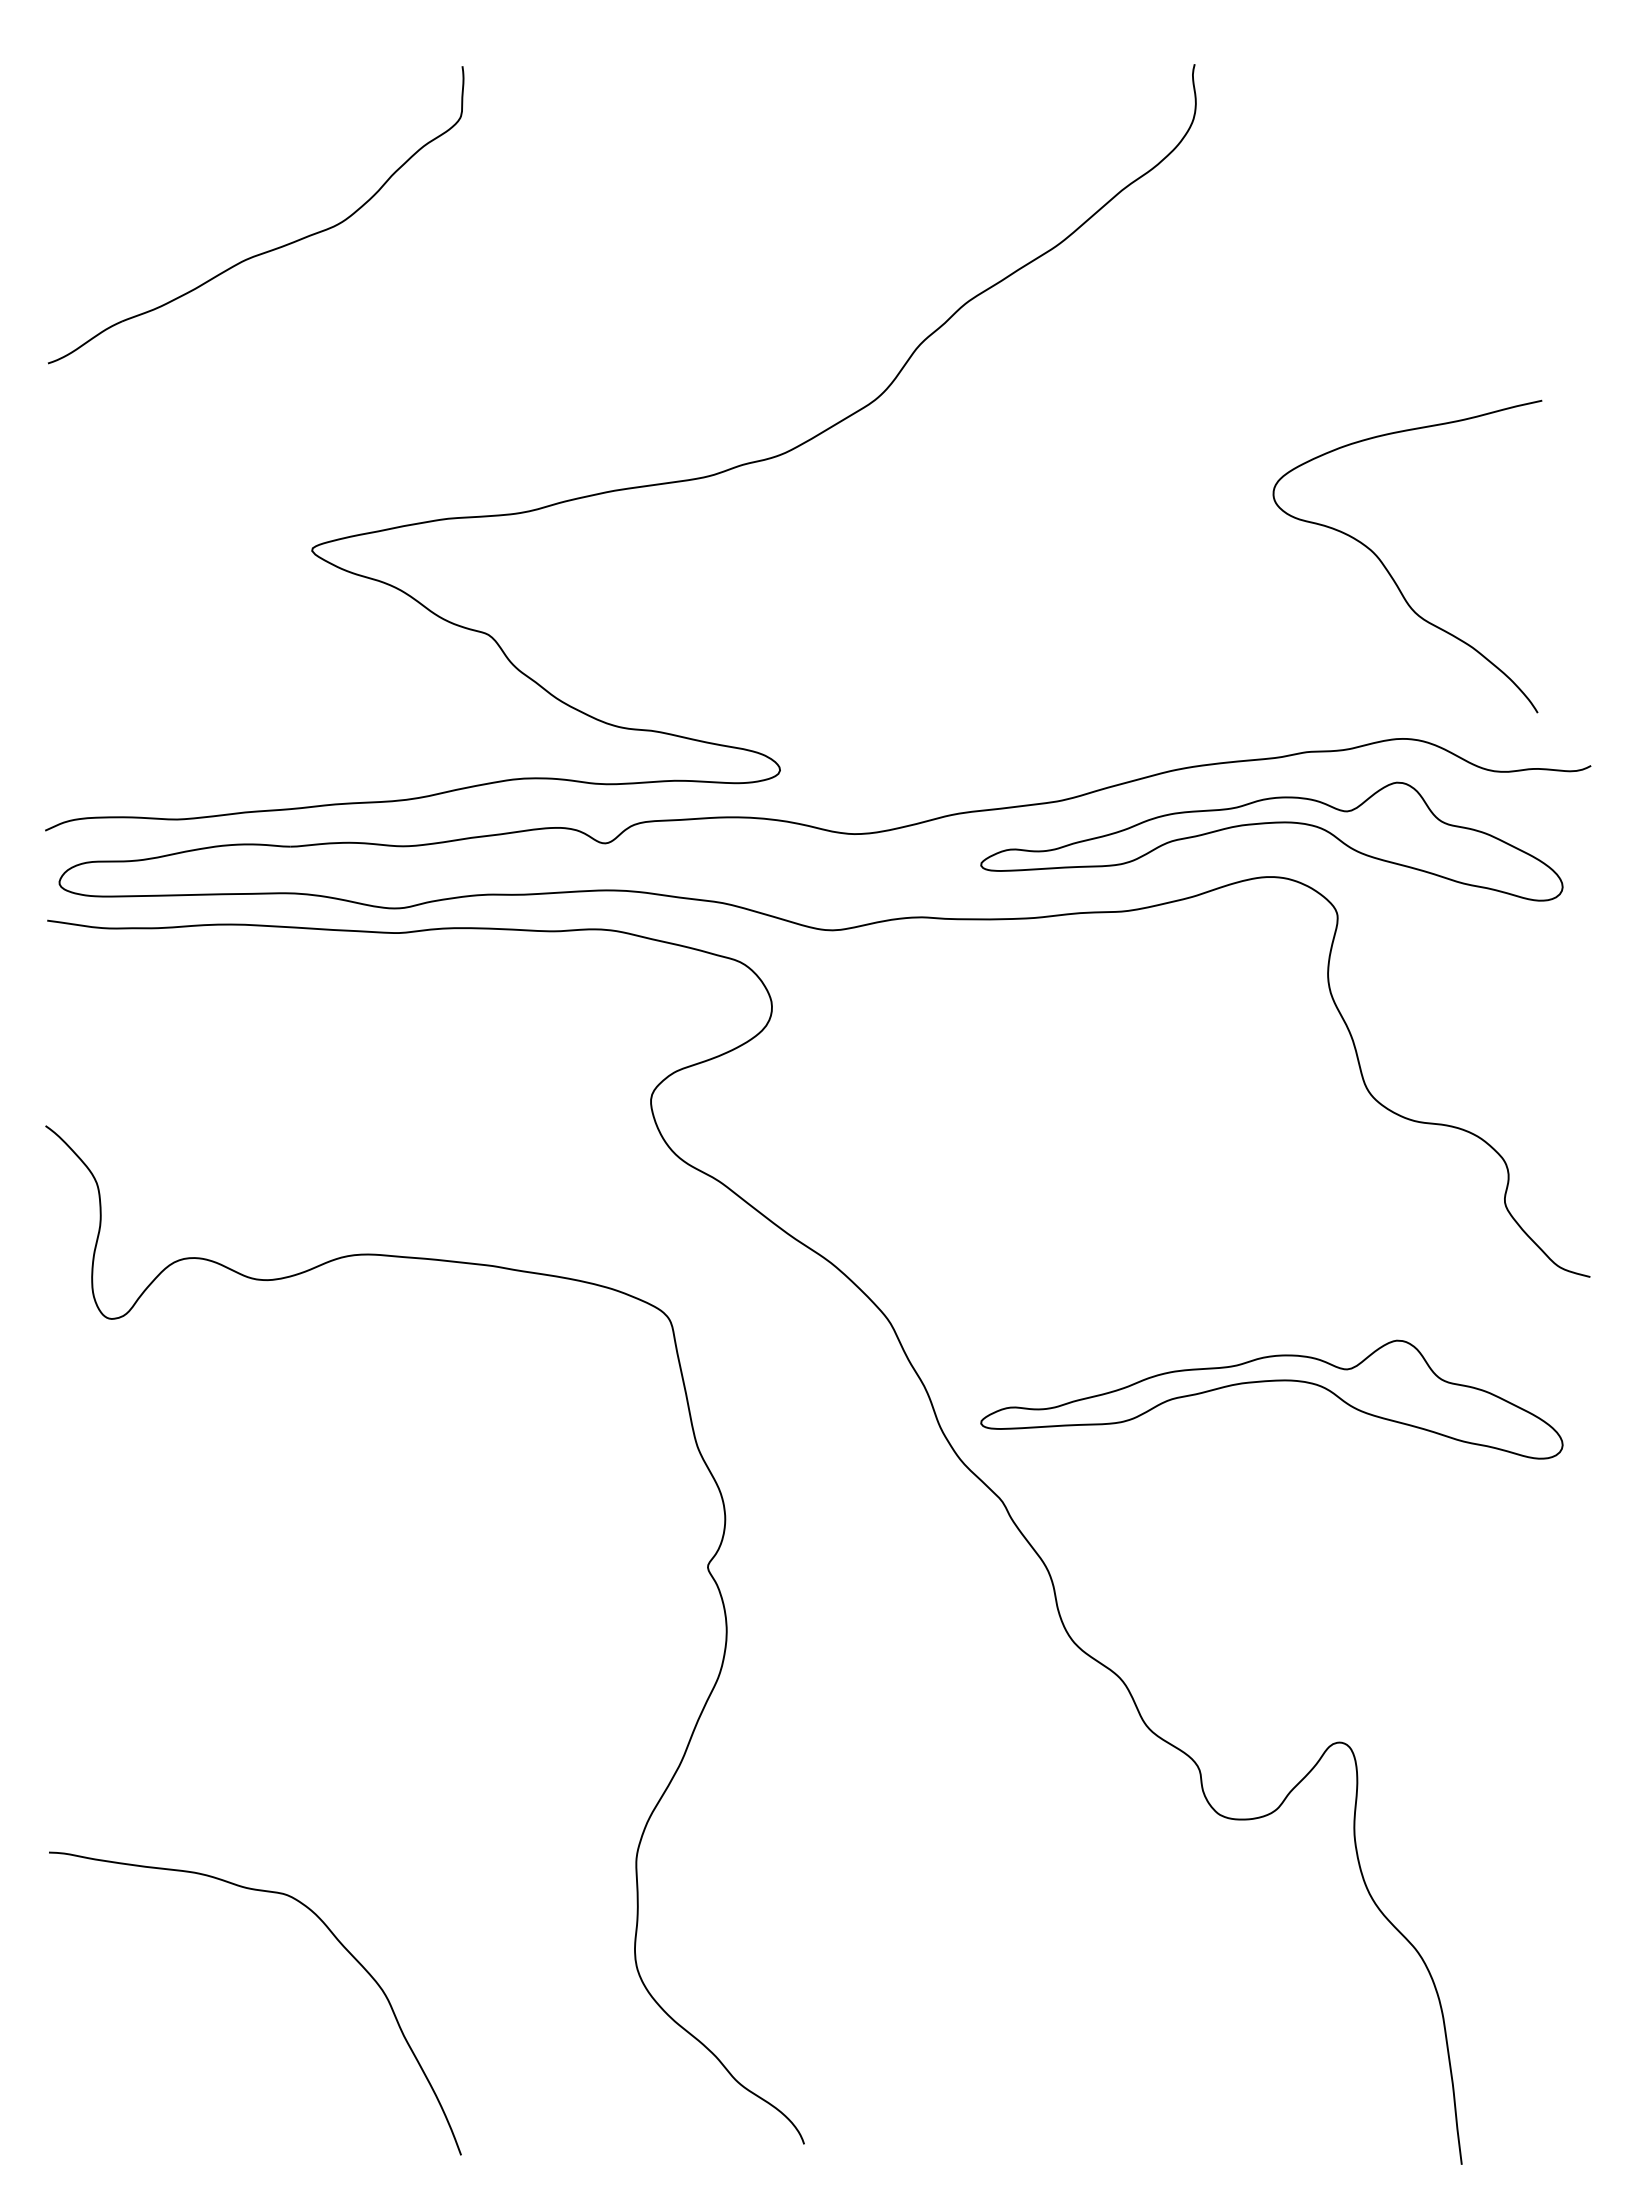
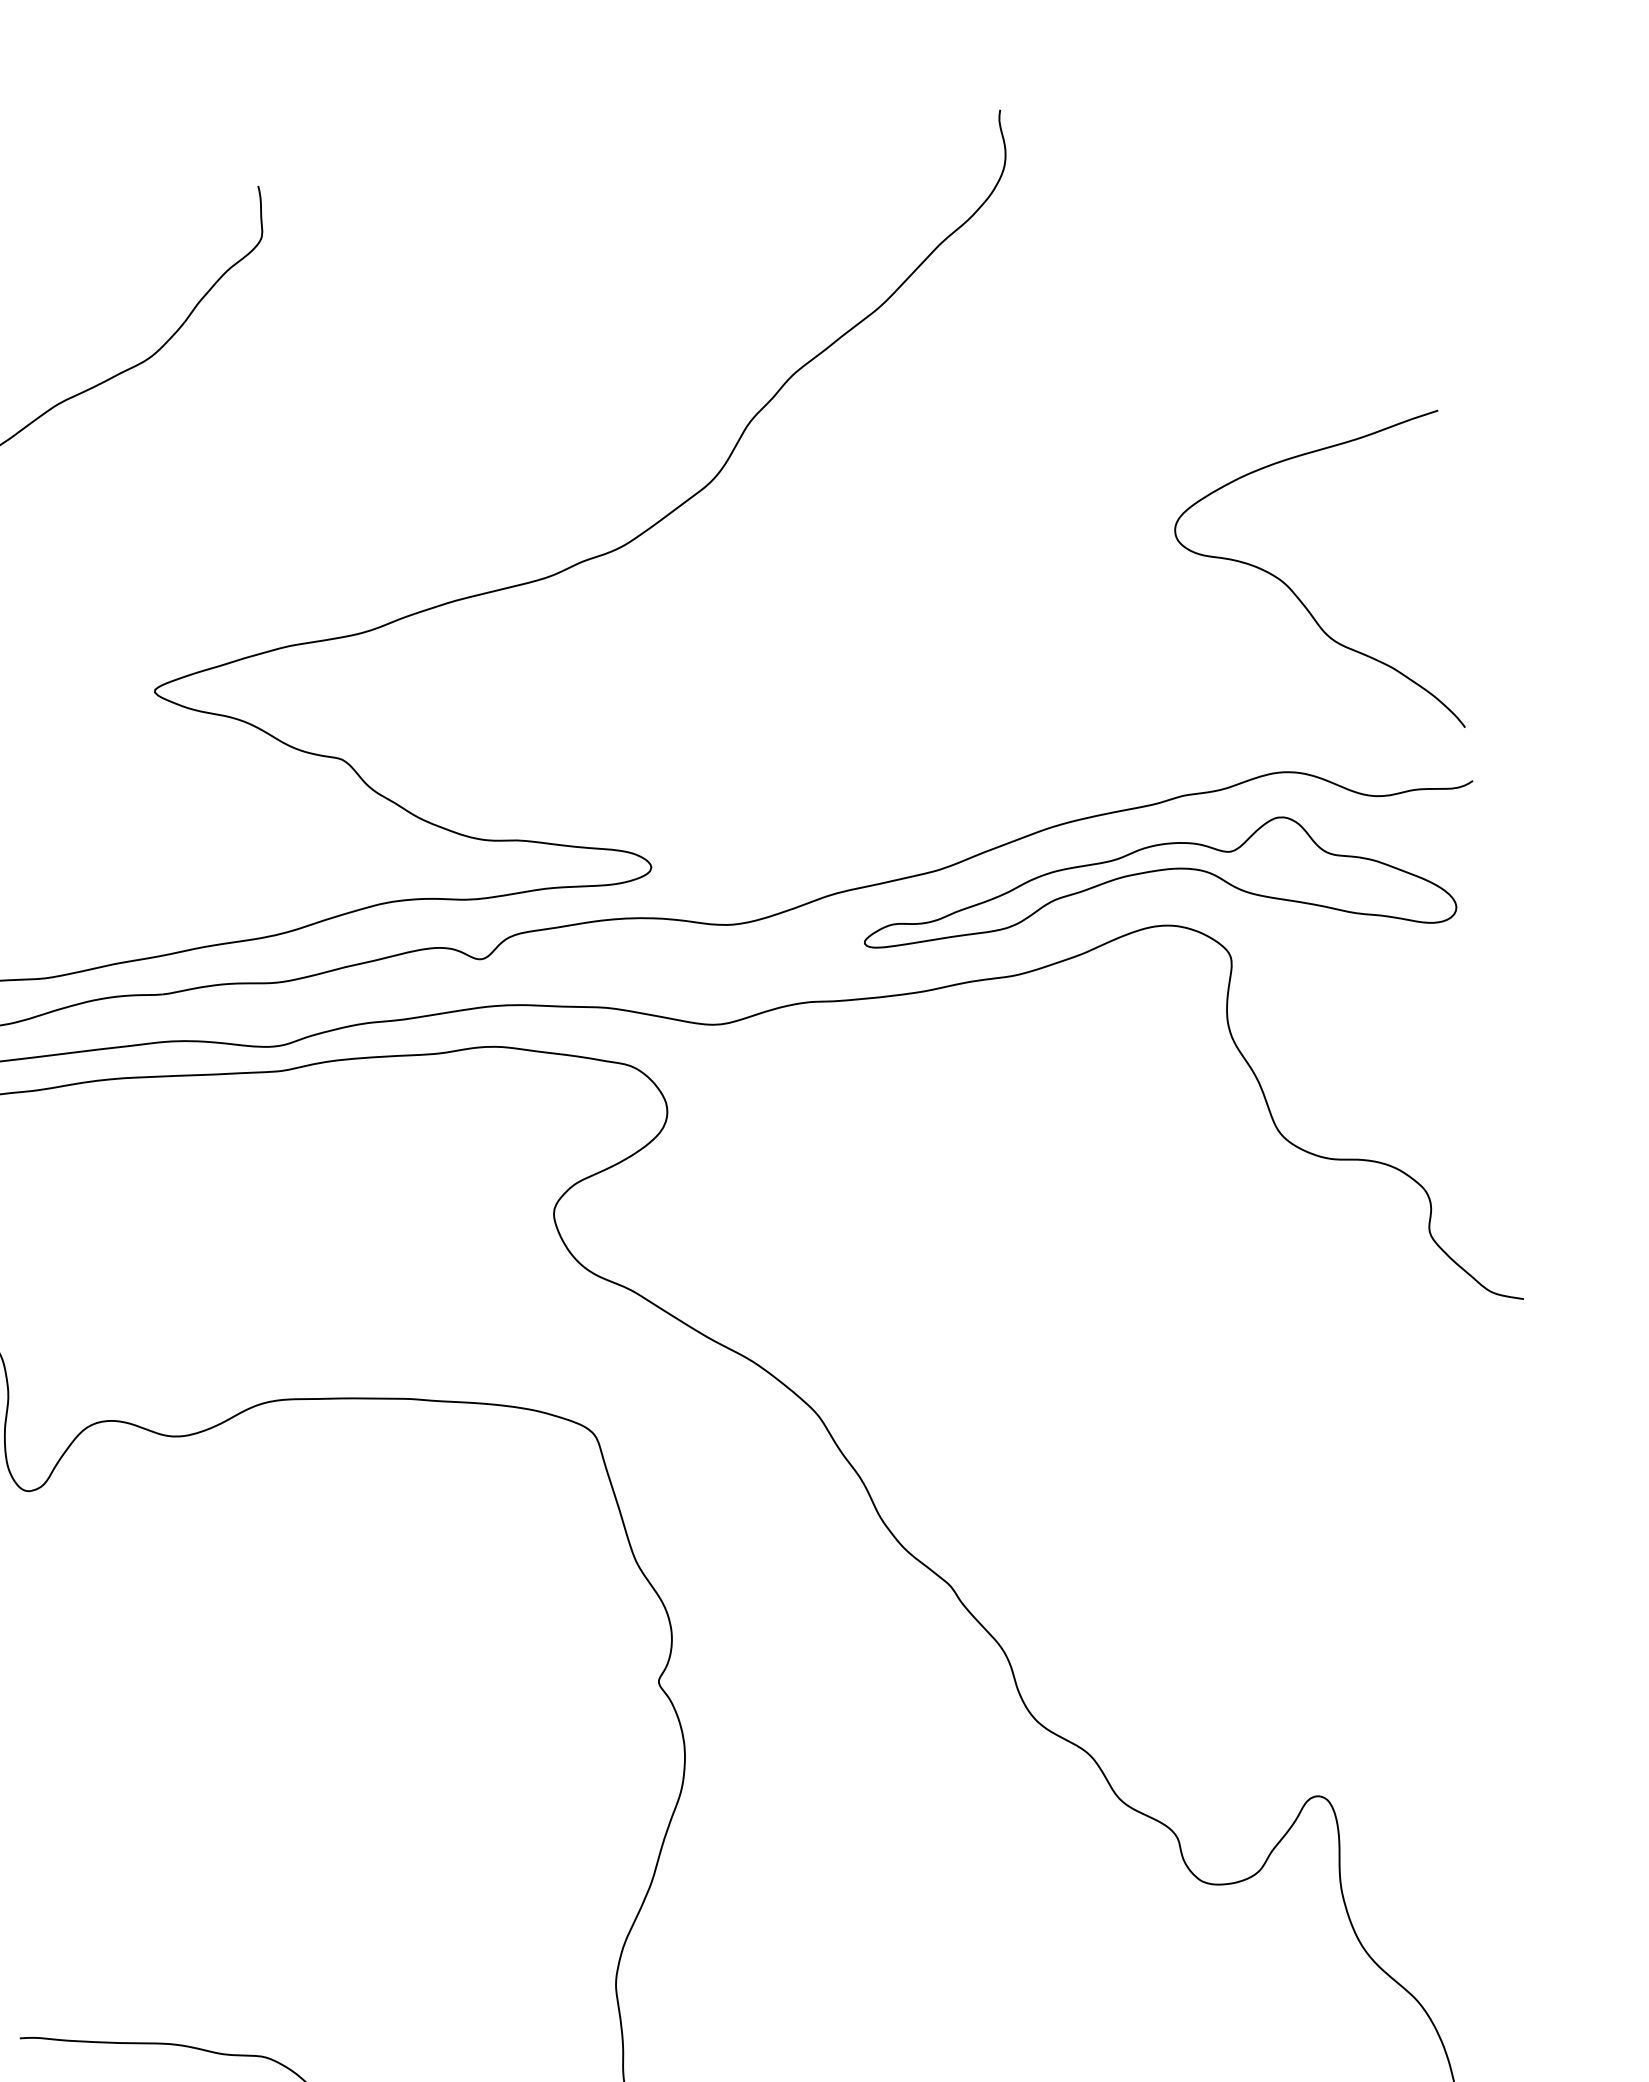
curve: (1387, 568) -> (1298, 596), moved
part: (1271, 1381) -> (1211, 1437), removed

